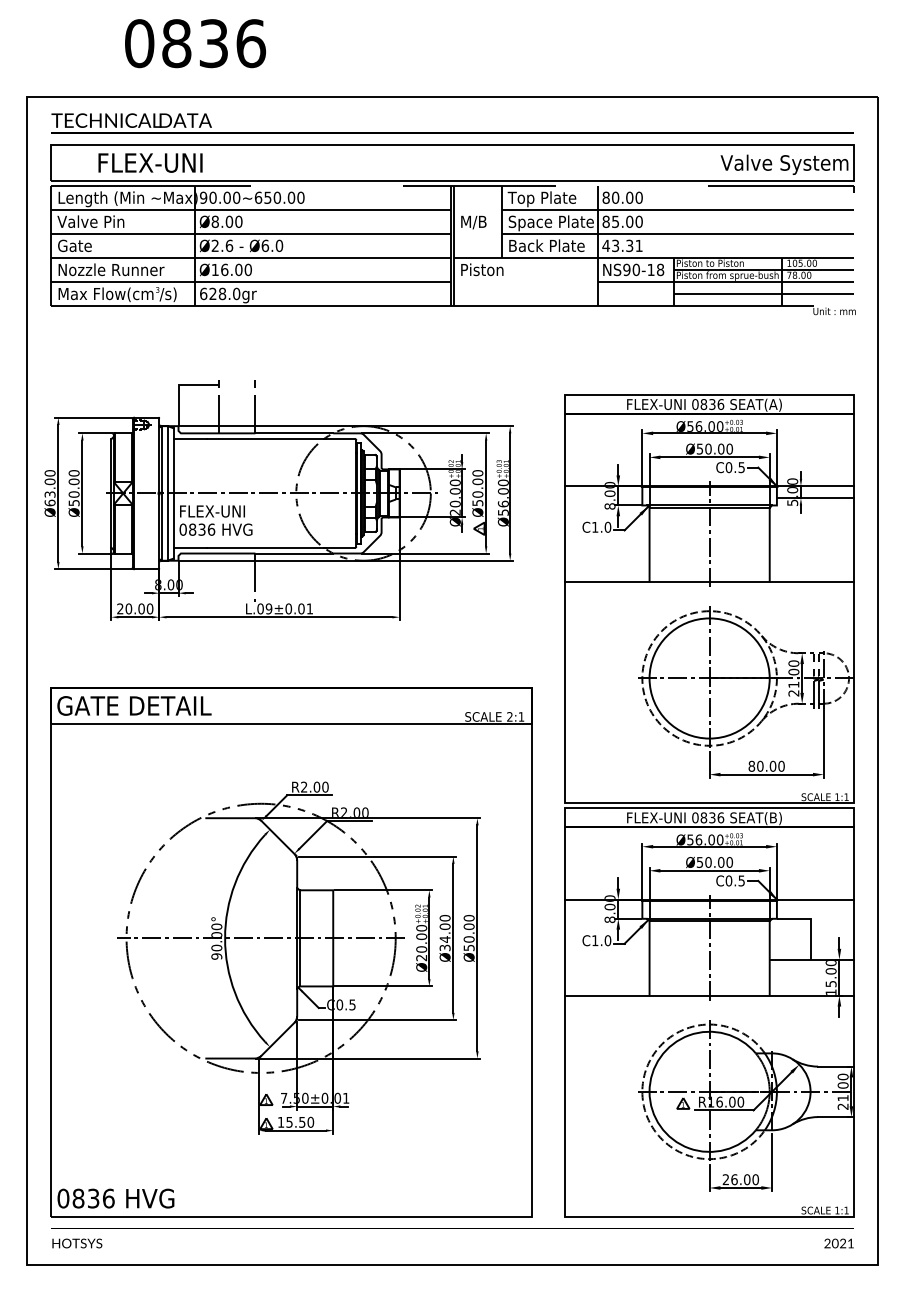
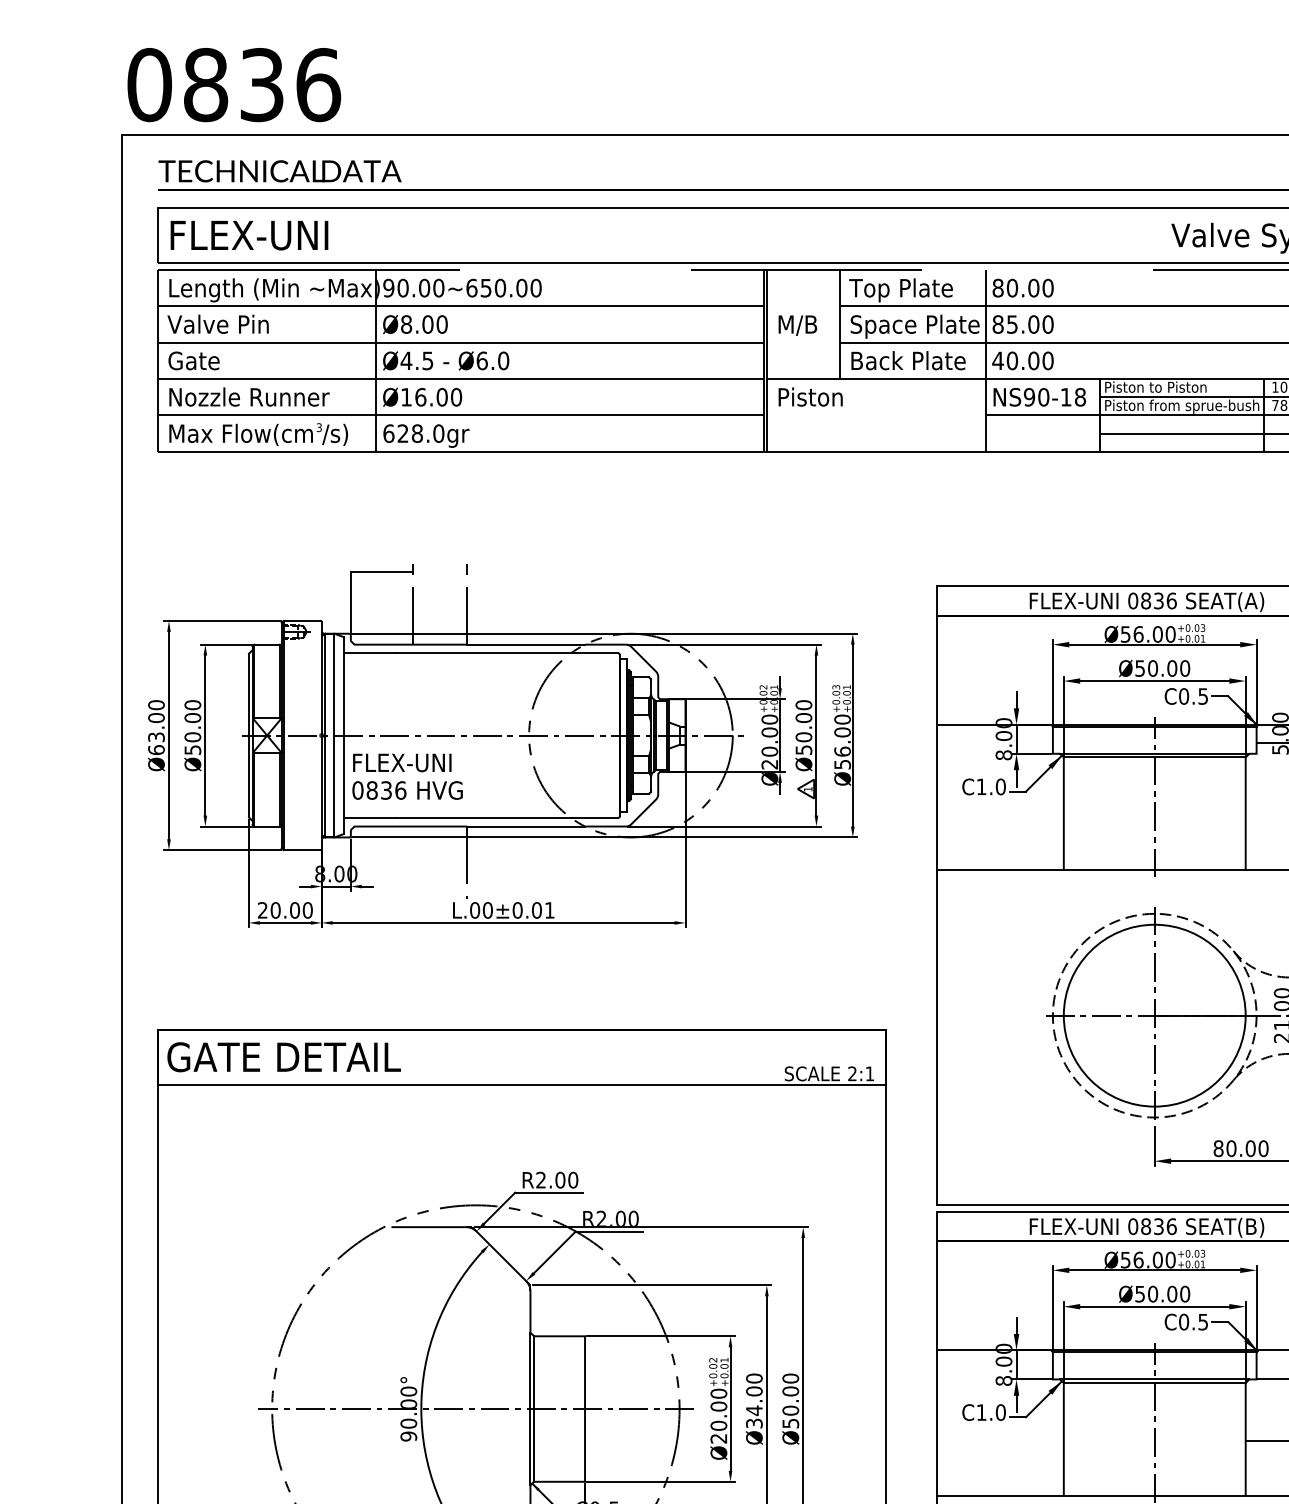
text: (195, 43) -> (234, 84), moved
text: (150, 162) -> (249, 234), moved
text: (222, 245) -> (417, 360), Ø2.6 -> Ø4.5
text: (627, 245) -> (1030, 360), 43.31 -> 40.00
text: (268, 608) -> (487, 909), L.09±0.01 -> L.00±0.01

